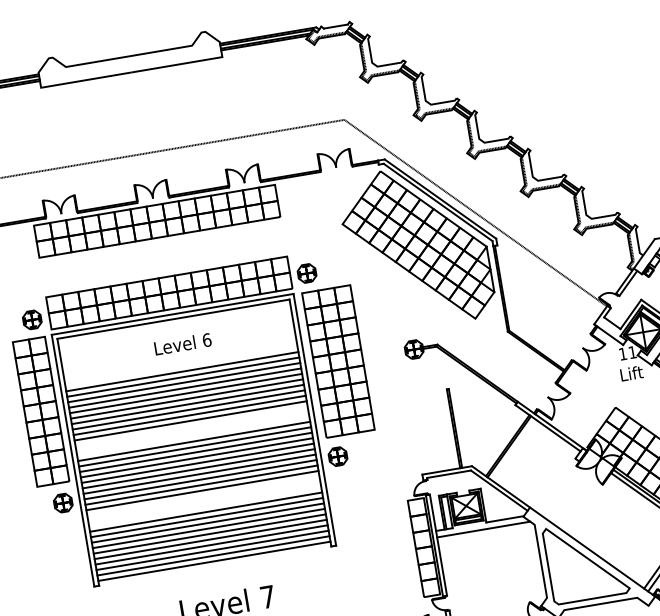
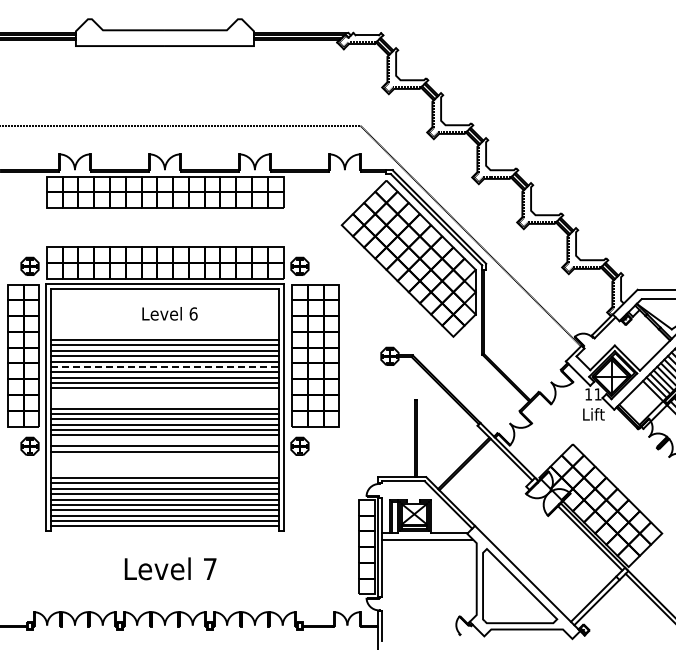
line: (187, 398) -> (165, 366), solid -> dashed
line: (199, 474) -> (164, 440), removed
line: (201, 490) -> (164, 456), removed

